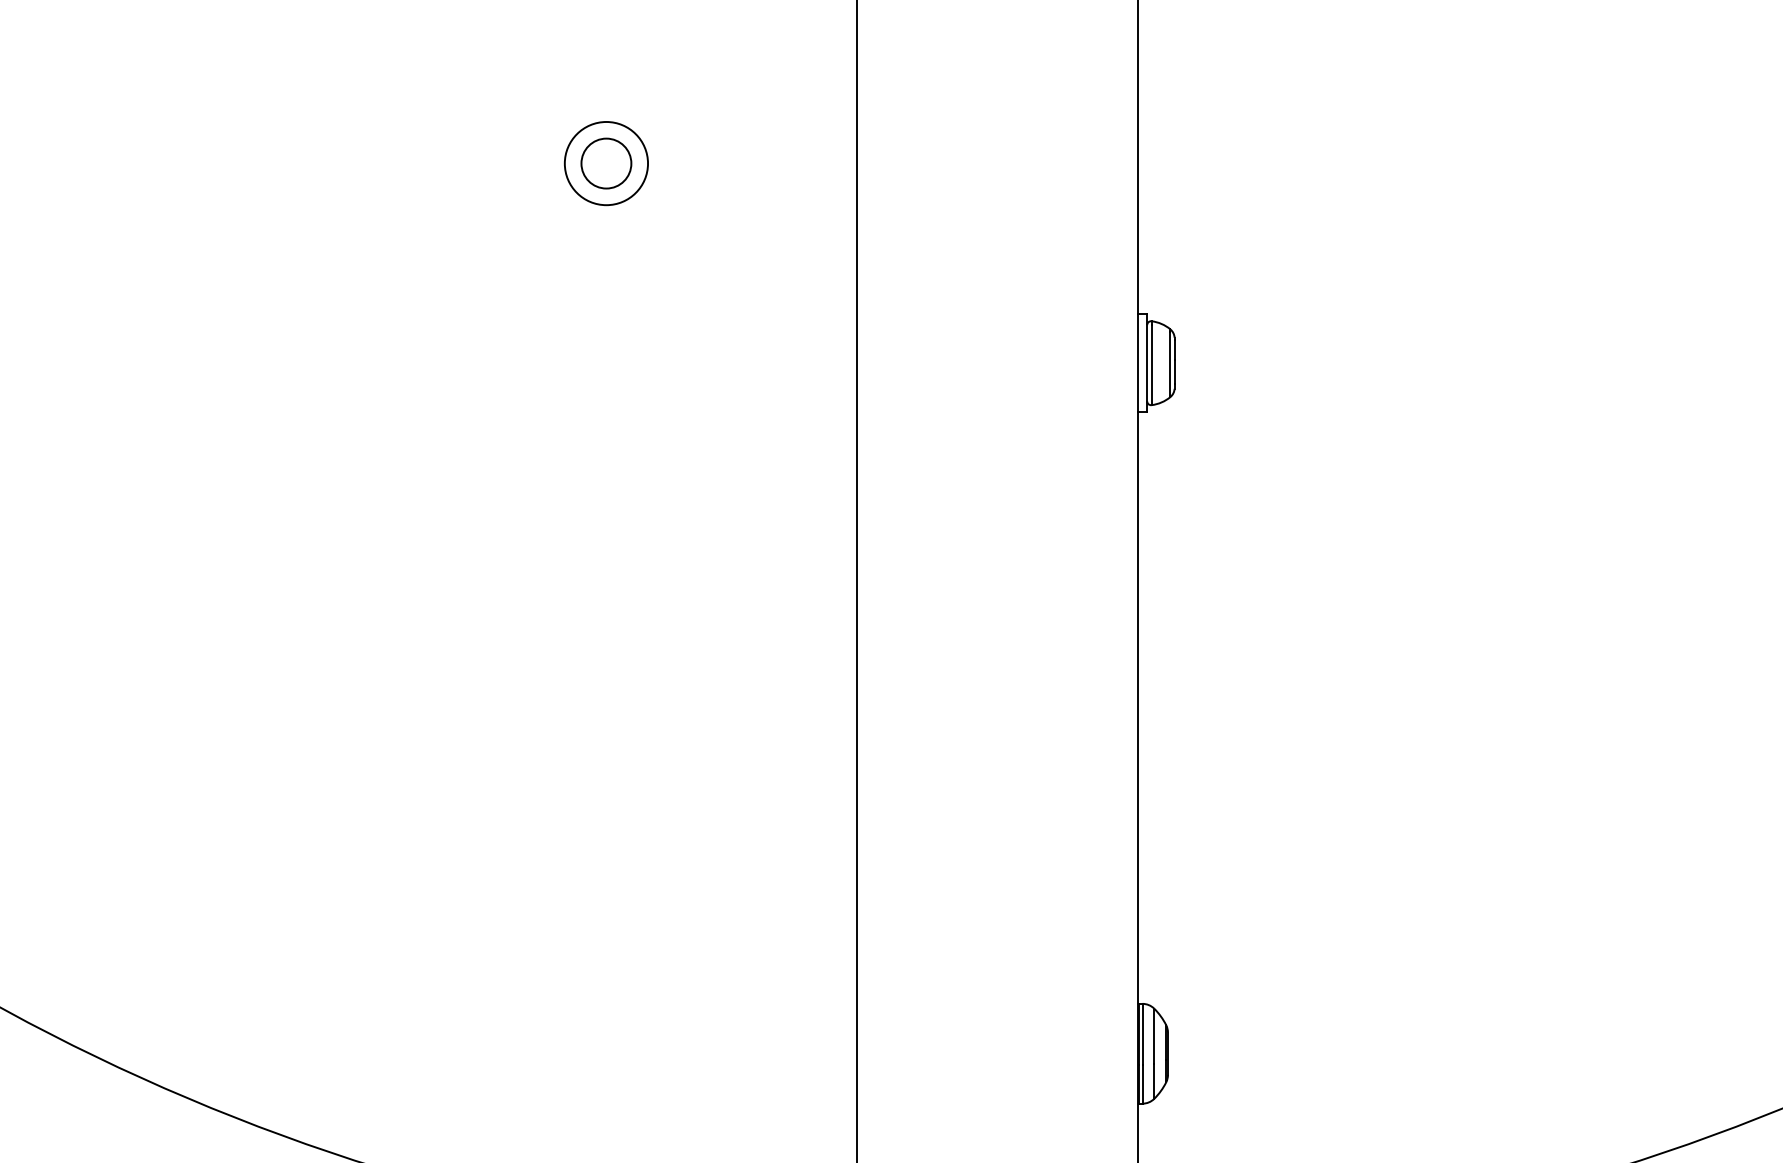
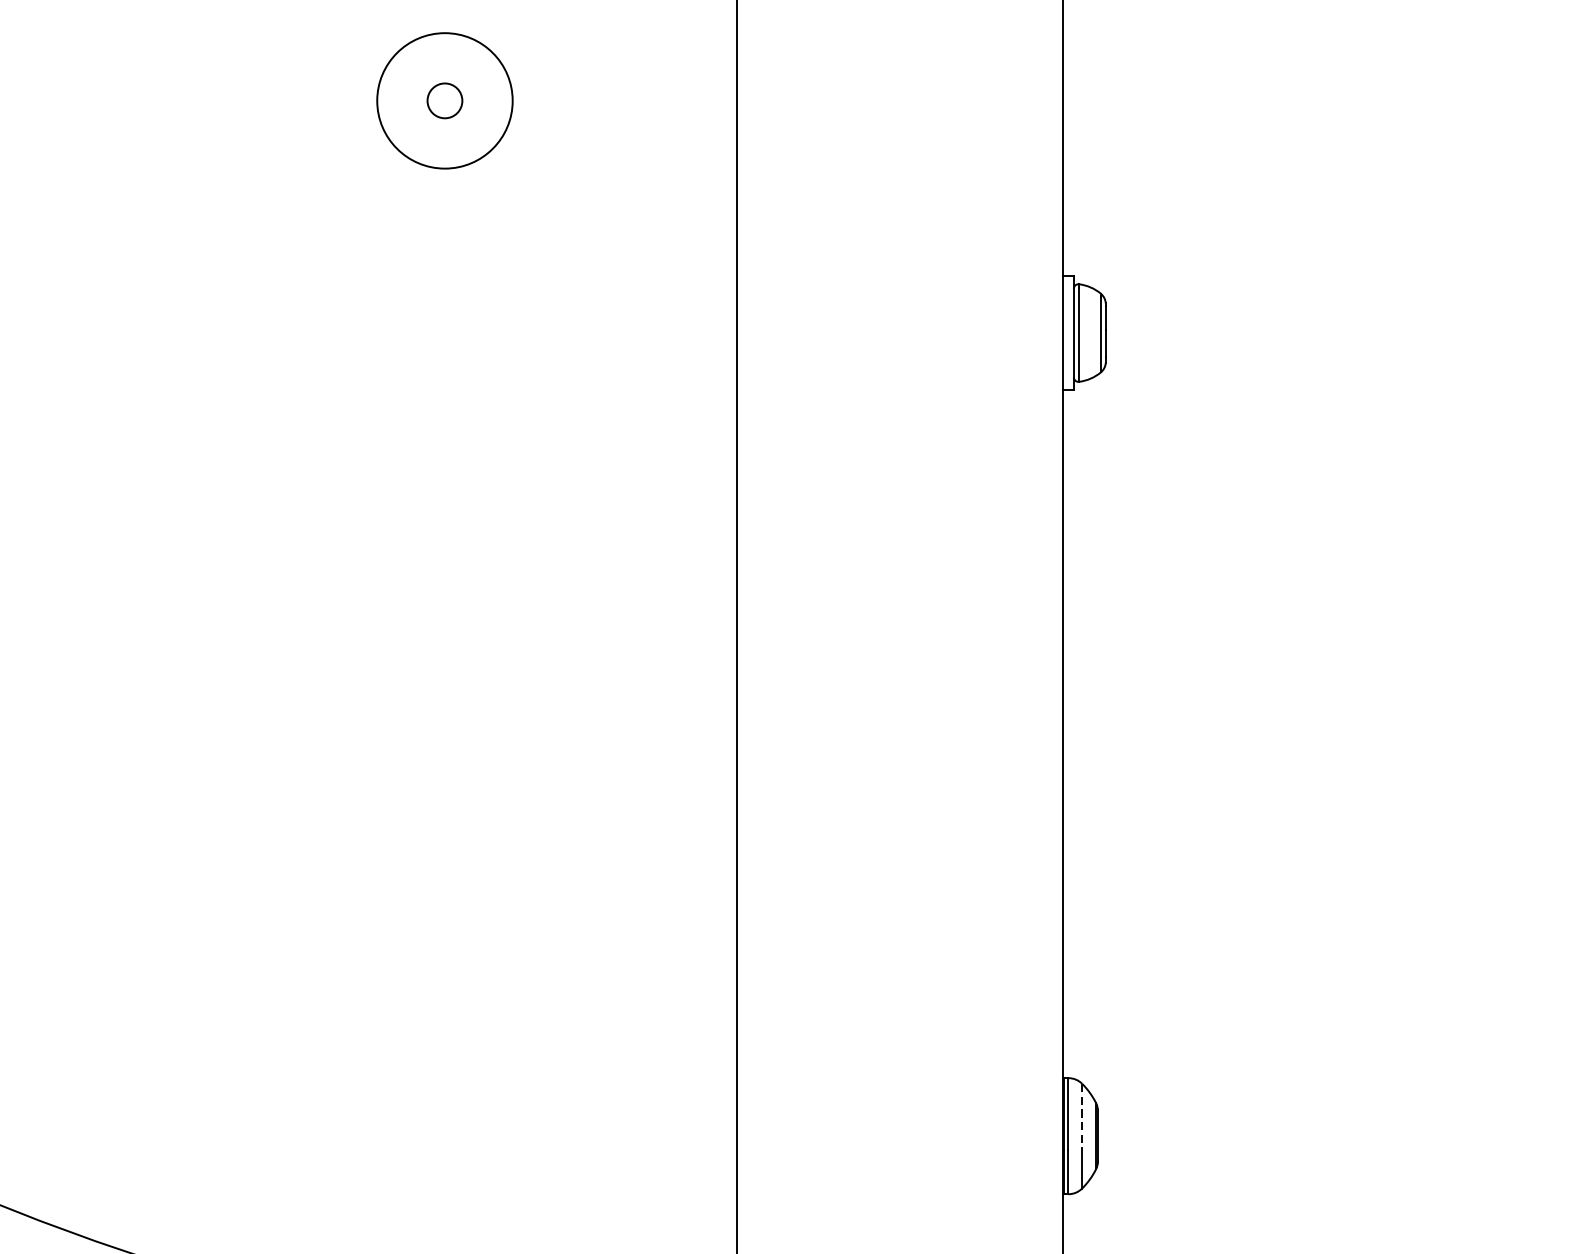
circle: (606, 163) -> (445, 100), size x0.6
circle: (606, 163) -> (445, 100), size x1.4
line: (1154, 1036) -> (1082, 1116), solid -> dashed

